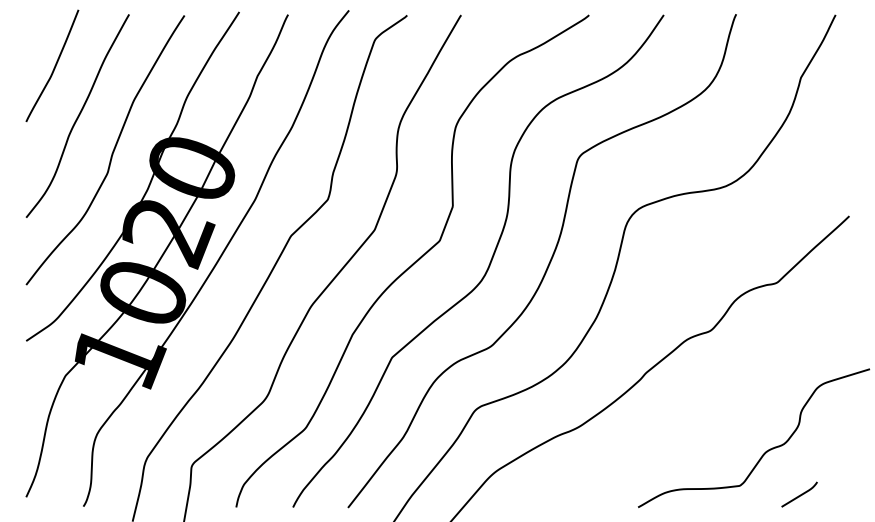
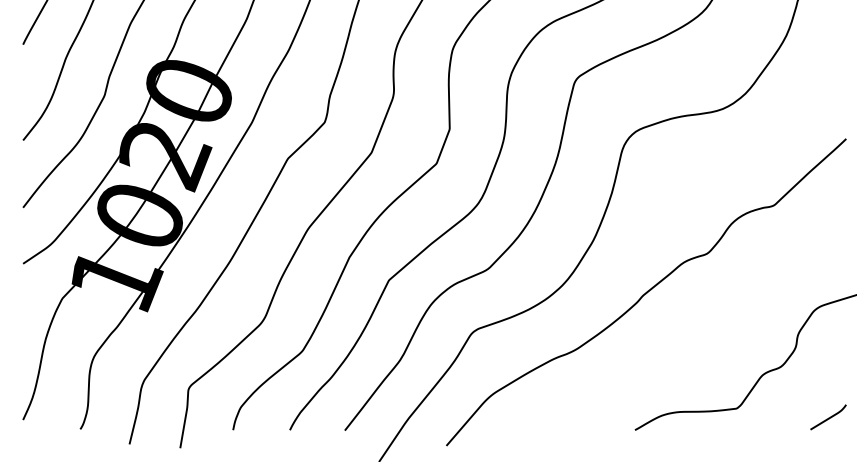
curve: (800, 494) -> (829, 417), moved

